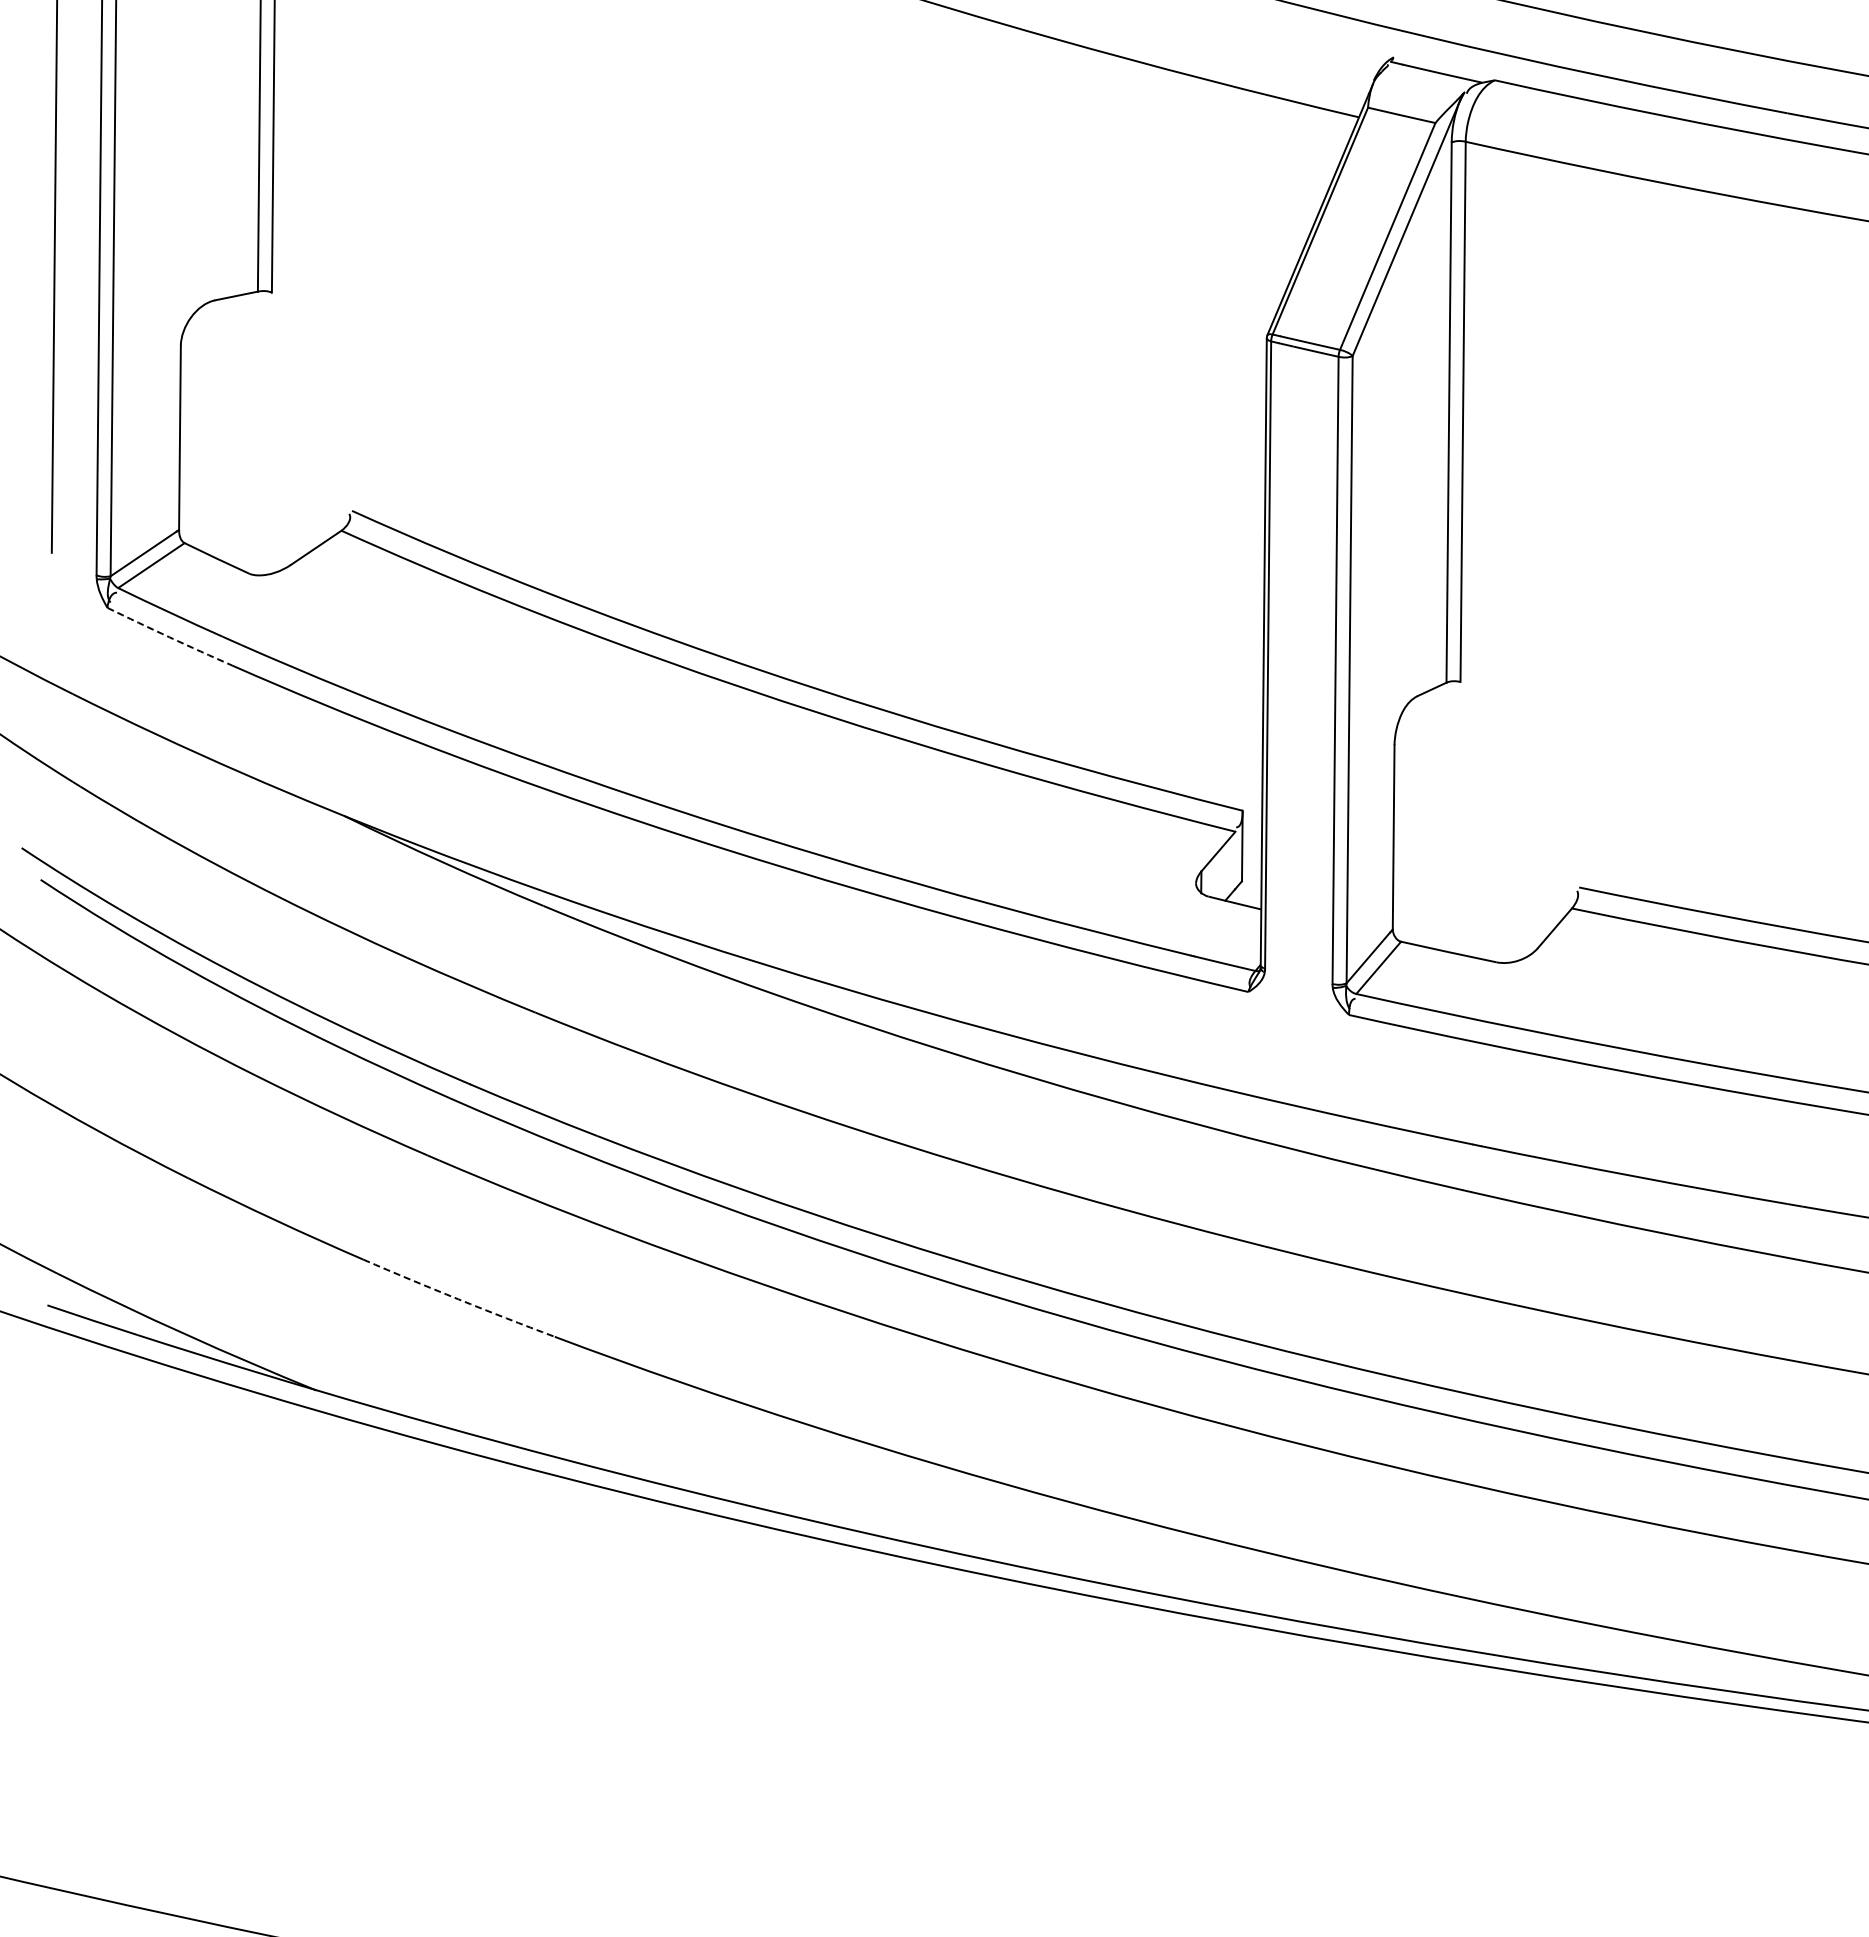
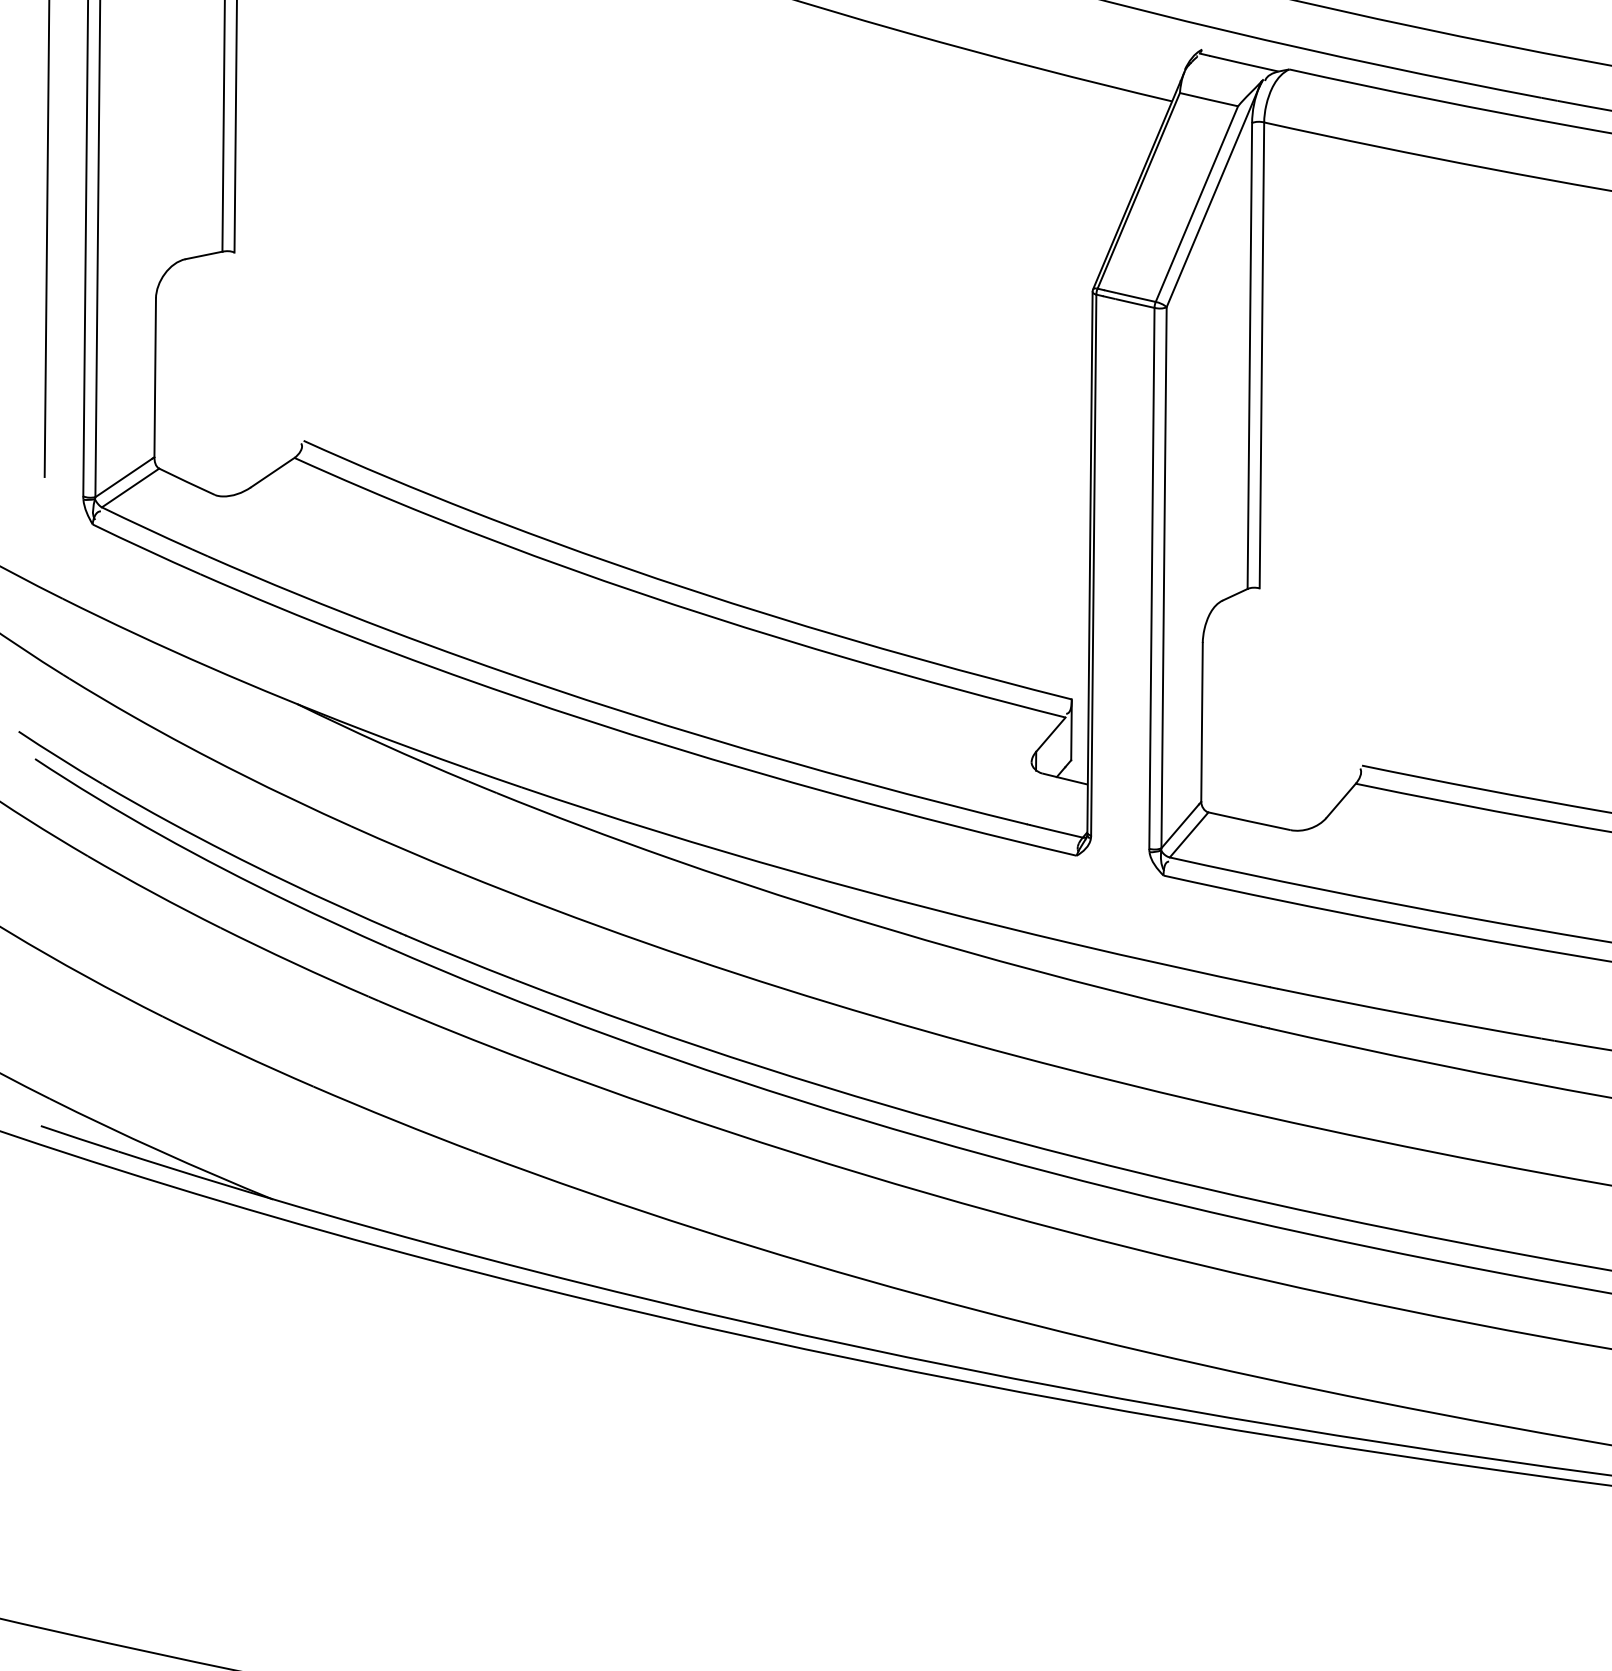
arc: (169, 637) -> (146, 550), dashed -> solid
arc: (458, 1299) -> (395, 1120), dashed -> solid

